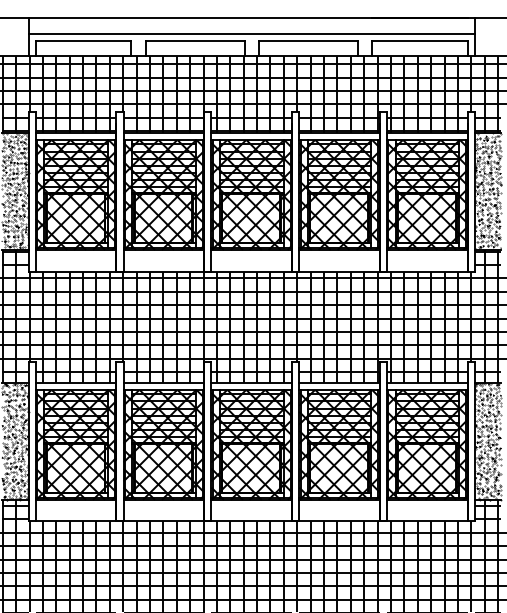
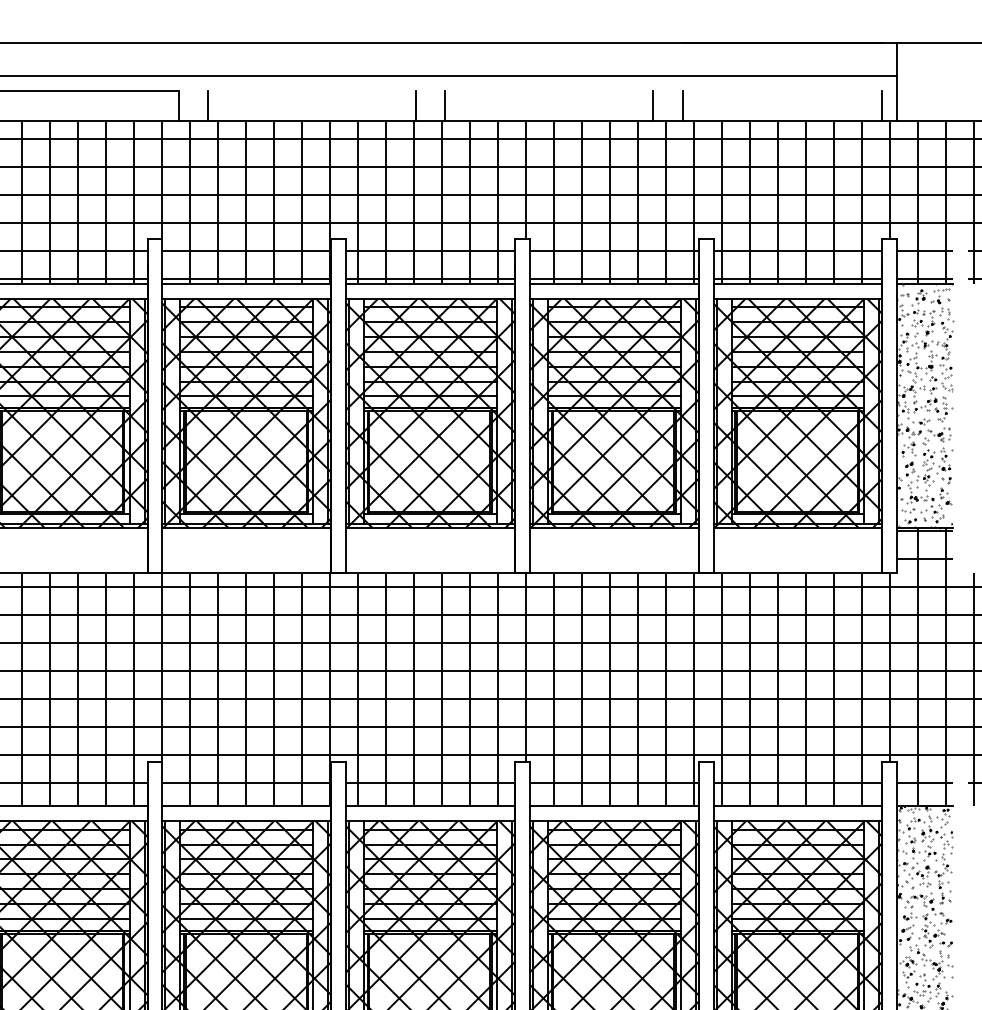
line: (194, 41) -> (310, 91), removed
line: (307, 41) -> (547, 91), removed
line: (419, 41) -> (781, 91), removed

